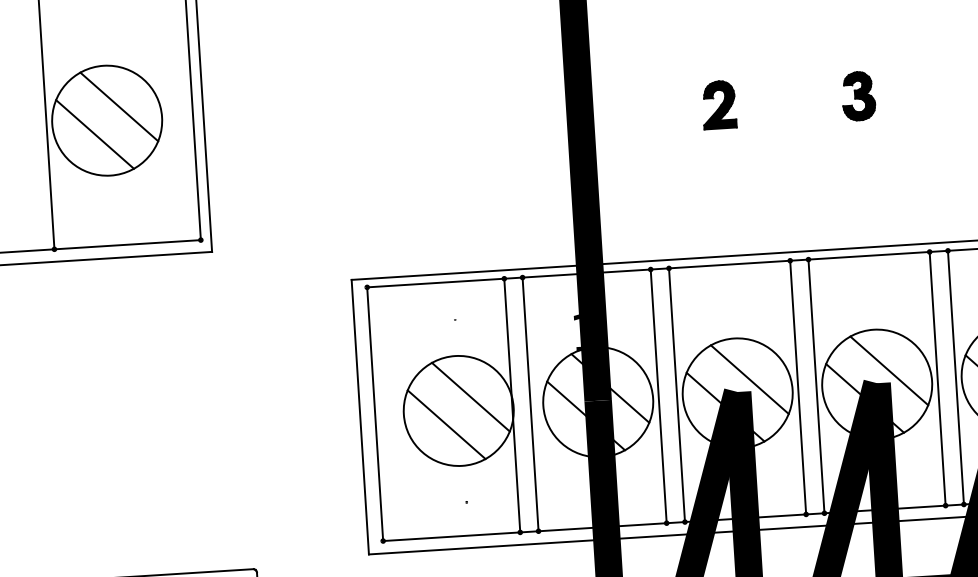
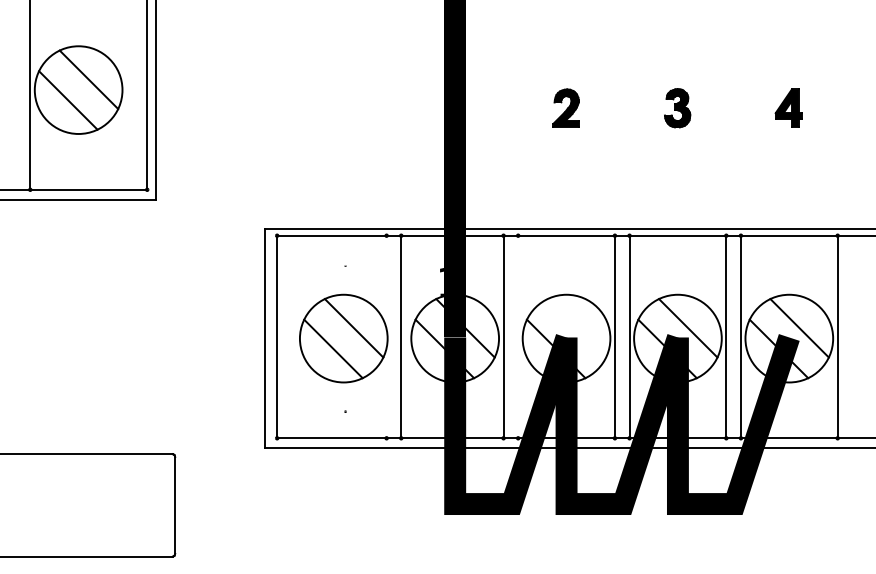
line: (749, 379) -> (576, 328), removed
line: (677, 394) -> (518, 336), removed
line: (512, 404) -> (386, 336), removed

